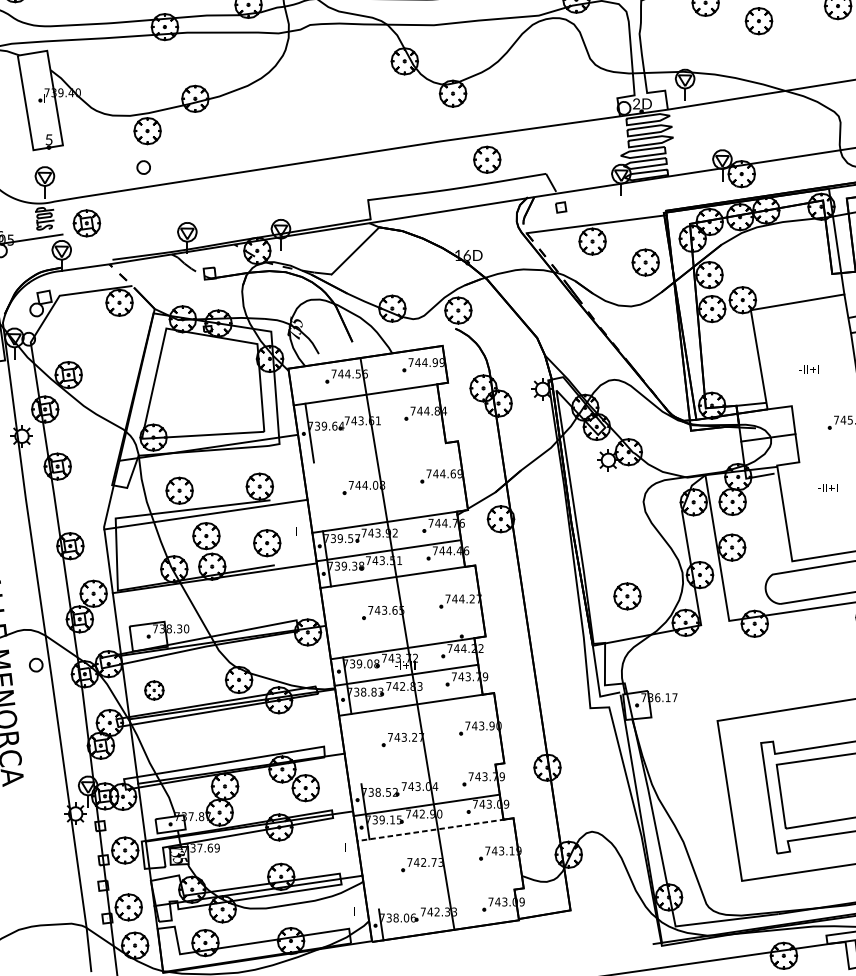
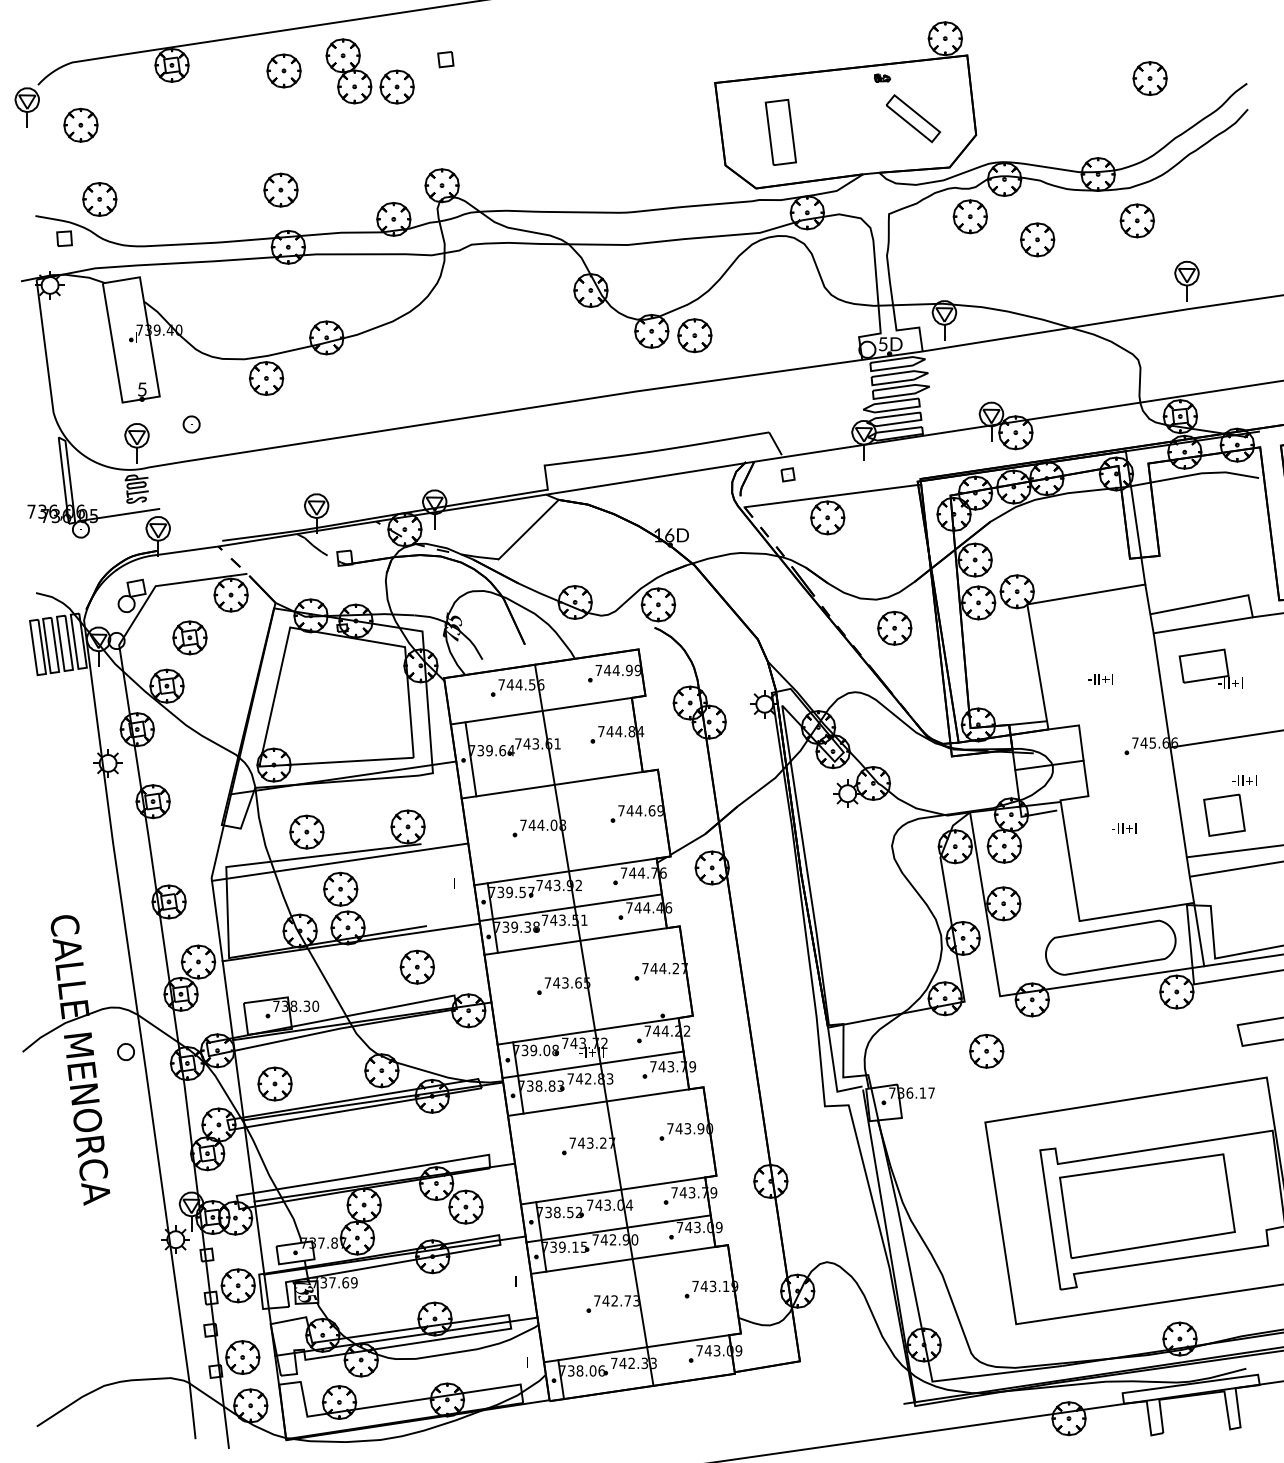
text: (636, 104) -> (882, 344), 2D -> 5D
part: (486, 159) -> (694, 335), moved
part: (143, 167) -> (191, 424), moved
part: (86, 223) -> (189, 637), moved
part: (645, 261) -> (894, 627), moved
line: (373, 453) -> (551, 784), added
part: (266, 542) -> (416, 966), moved
part: (627, 595) -> (986, 1050), moved
part: (153, 690) -> (274, 1083), size x1.43
line: (421, 774) -> (612, 1190), added
line: (430, 830) -> (623, 1260), dashed -> solid
line: (440, 900) -> (636, 1348), added

